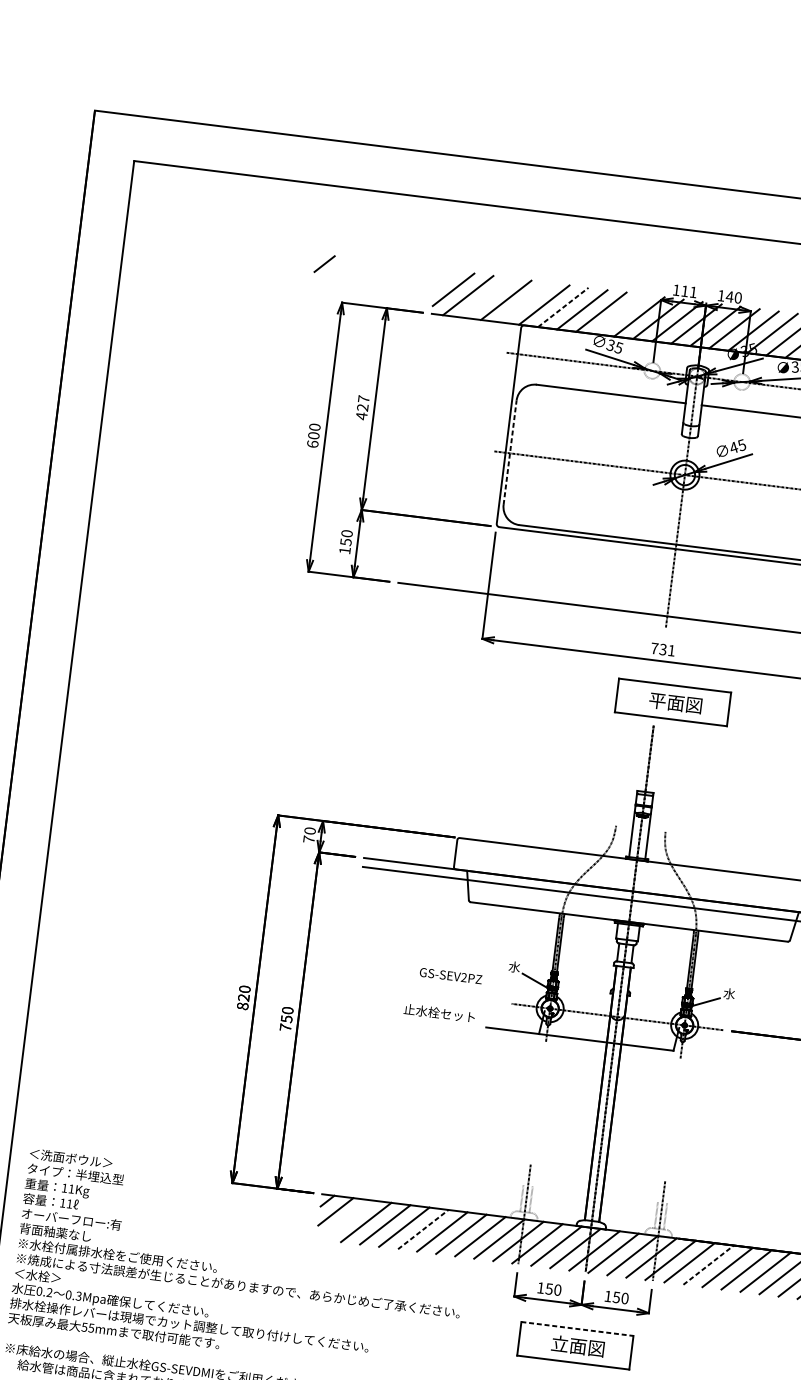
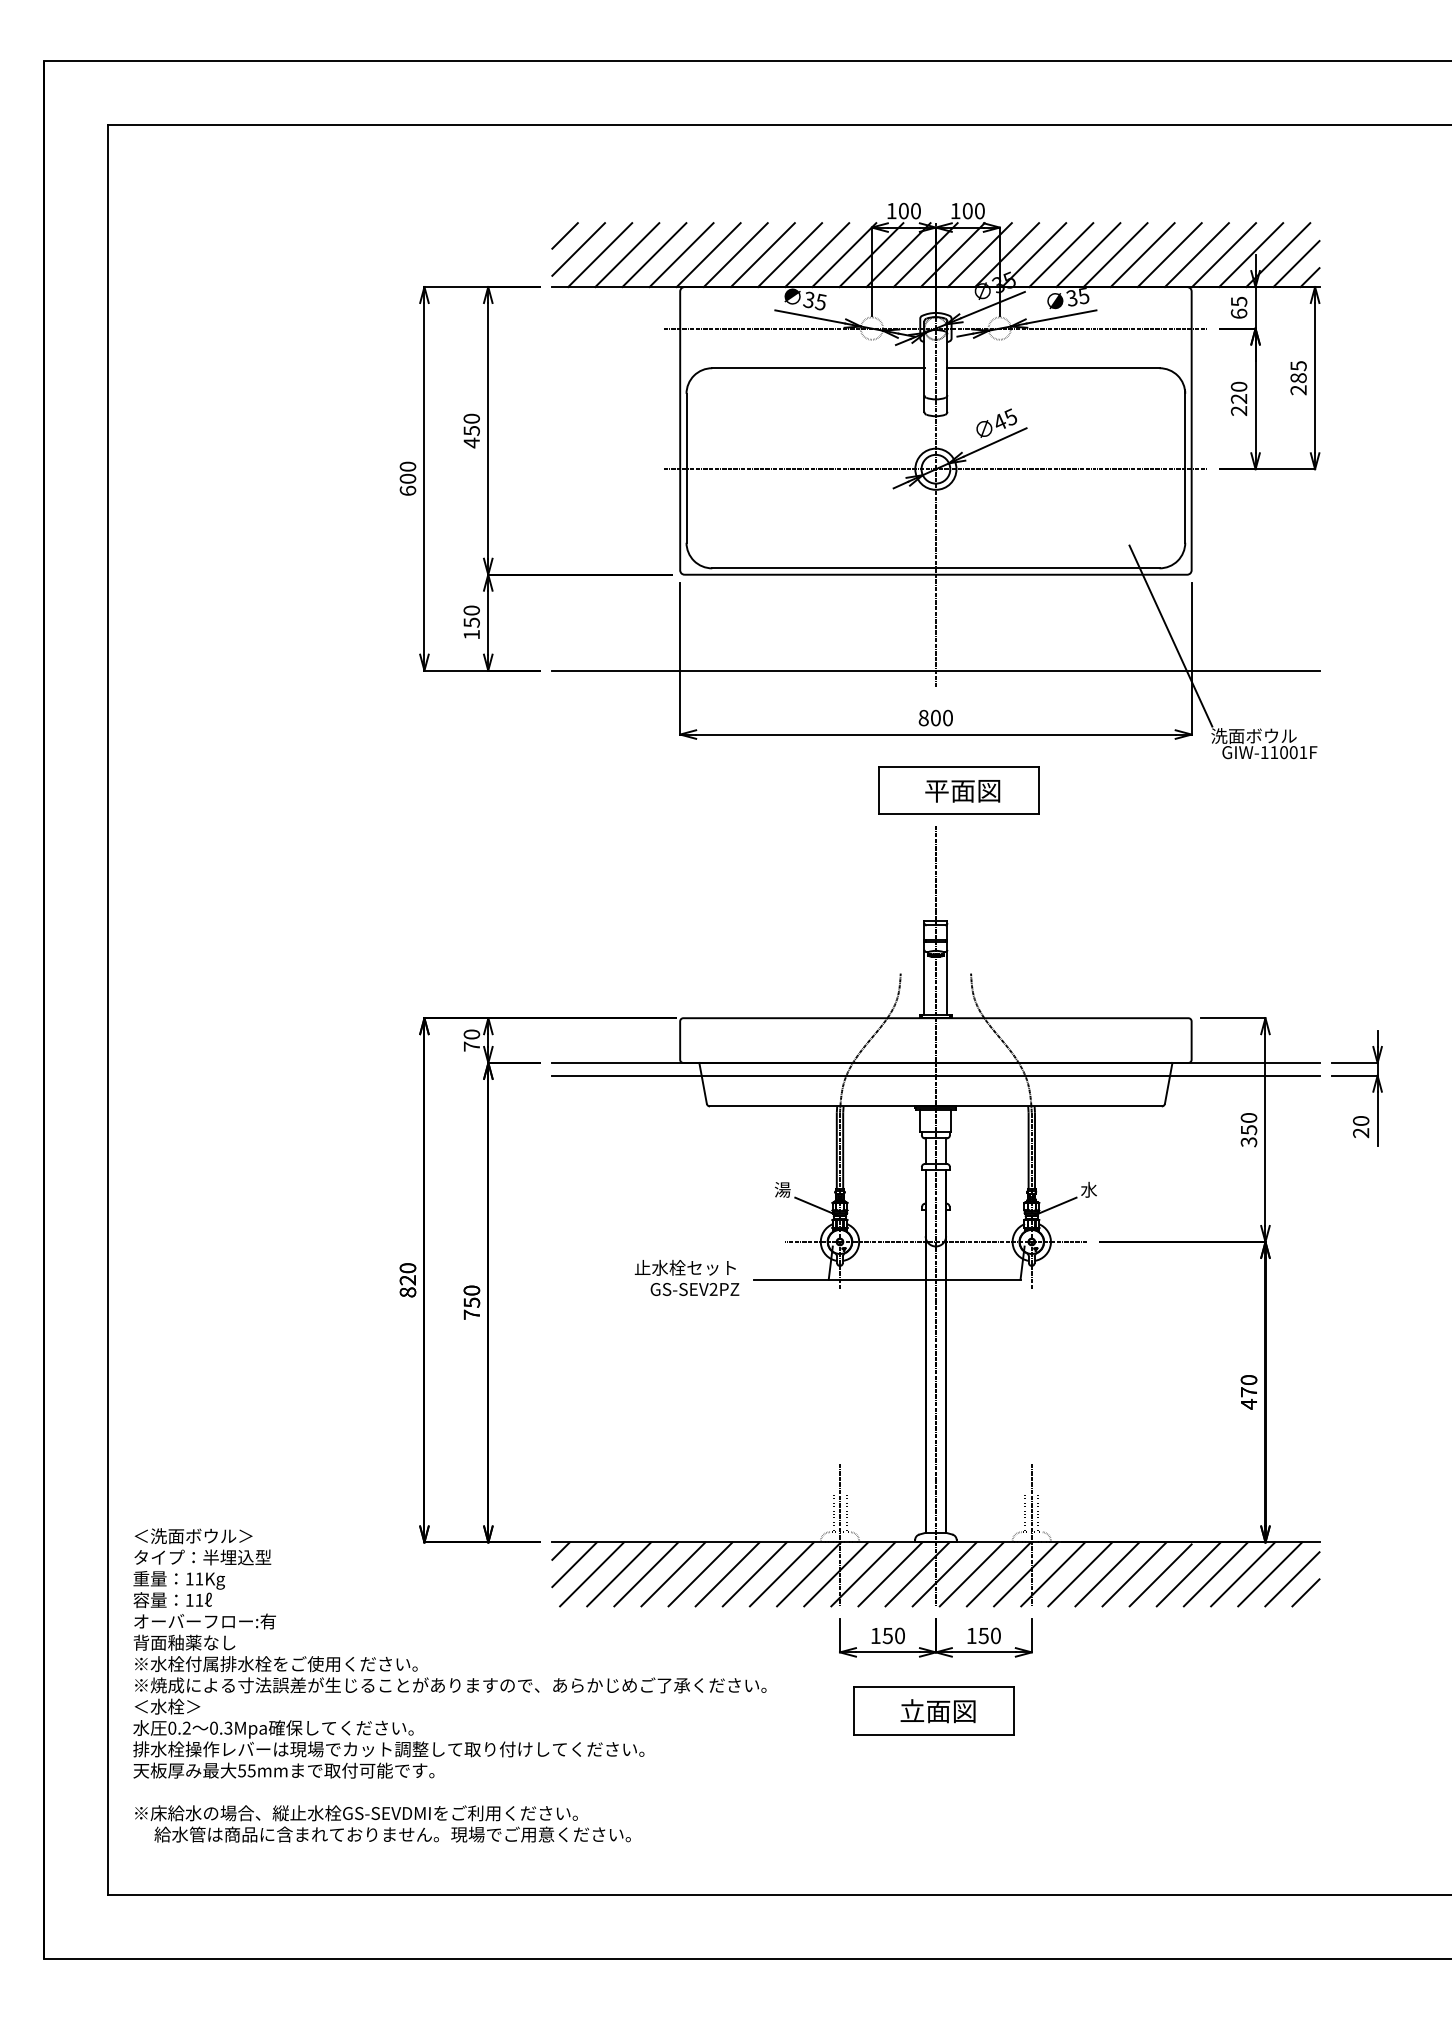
line: (324, 263) -> (564, 235), moved
text: (689, 291) -> (909, 210), 111 -> 100
text: (729, 296) -> (967, 210), 140 -> 100
line: (487, 298) -> (627, 255), added
line: (525, 303) -> (681, 255), added
line: (563, 307) -> (736, 254), dashed -> solid
line: (620, 314) -> (817, 255), added
text: (363, 403) -> (471, 424), 427 -> 450
line: (510, 452) -> (686, 467), dashed -> solid
text: (662, 649) -> (935, 717), 731 -> 800
text: (514, 966) -> (782, 1189), 水 -> 湯
text: (450, 975) -> (694, 1289), moved
line: (346, 1220) -> (591, 1574), added
line: (423, 1229) -> (700, 1574), dashed -> solid
line: (708, 1265) -> (1107, 1574), dashed -> solid
line: (577, 1328) -> (934, 1686), dashed -> solid

